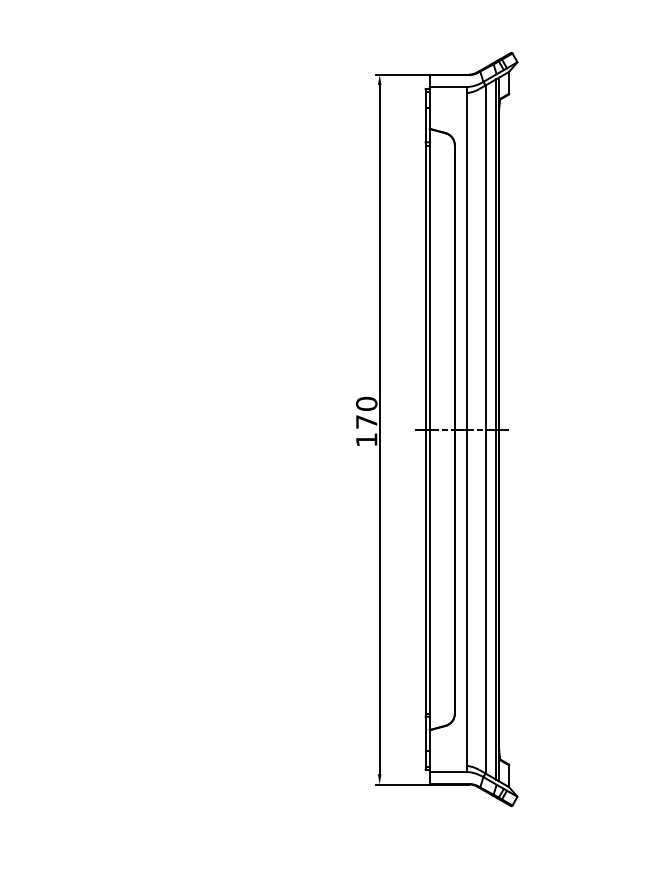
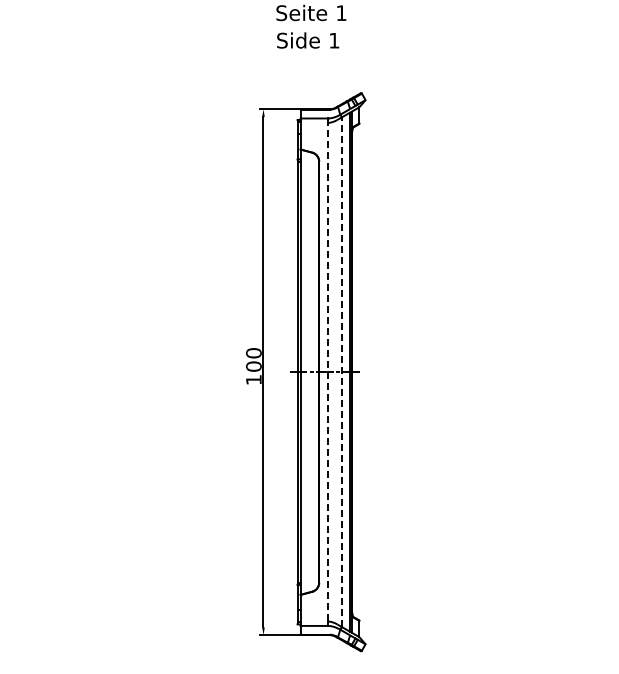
text: (366, 421) -> (253, 366), 170 -> 100
line: (467, 428) -> (328, 371), solid -> dashed
line: (486, 429) -> (342, 372), solid -> dashed

